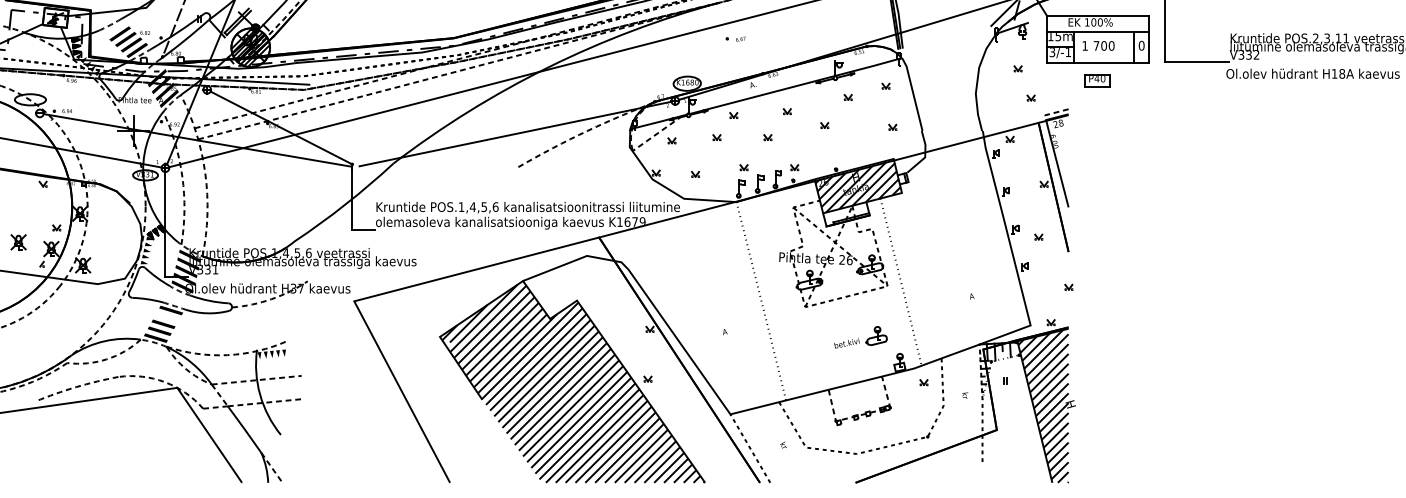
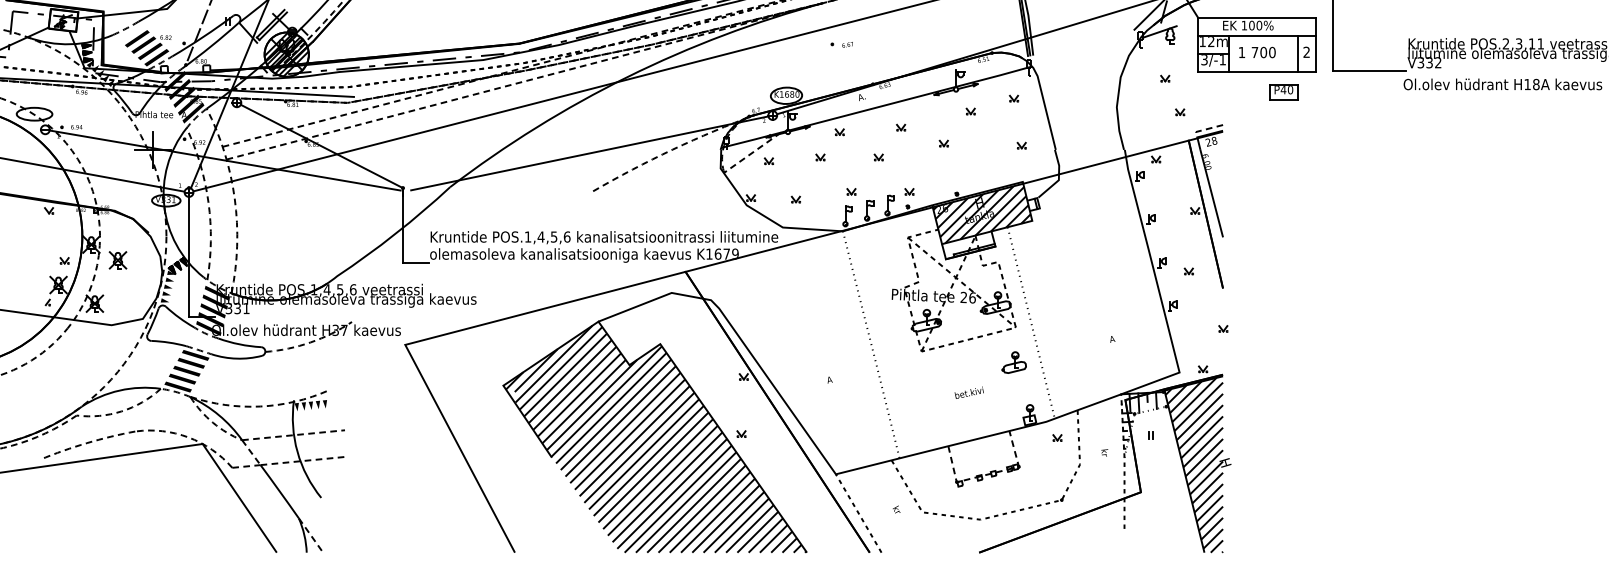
text: (1058, 37) -> (1211, 42), 15m -> 12m
text: (1141, 45) -> (1306, 51), 0 -> 2
fill: (153, 71) -> (175, 81), added
part: (1096, 80) -> (1283, 92), moved
part: (18, 242) -> (117, 260), moved
fill: (167, 316) -> (191, 362), added
part: (875, 335) -> (1013, 362), moved

